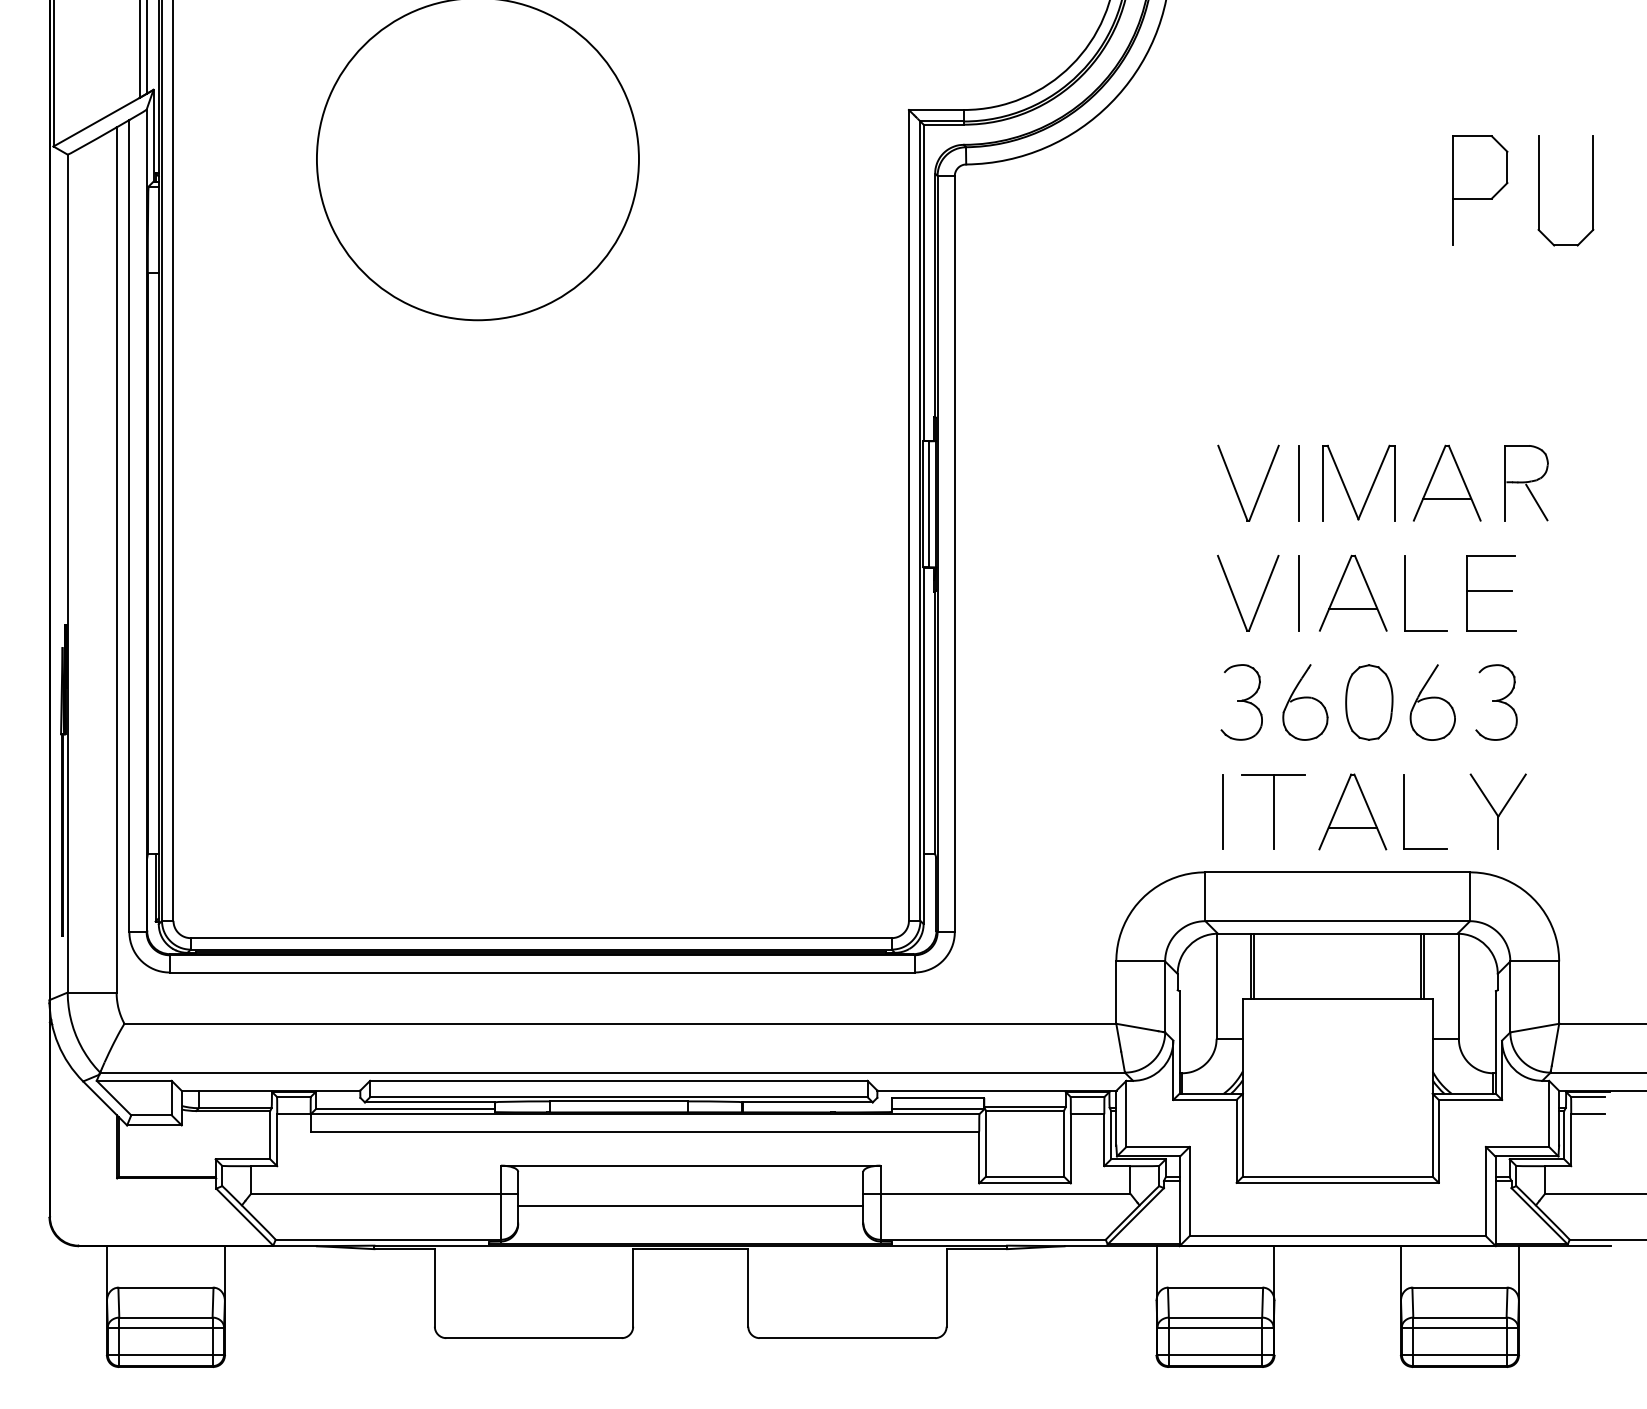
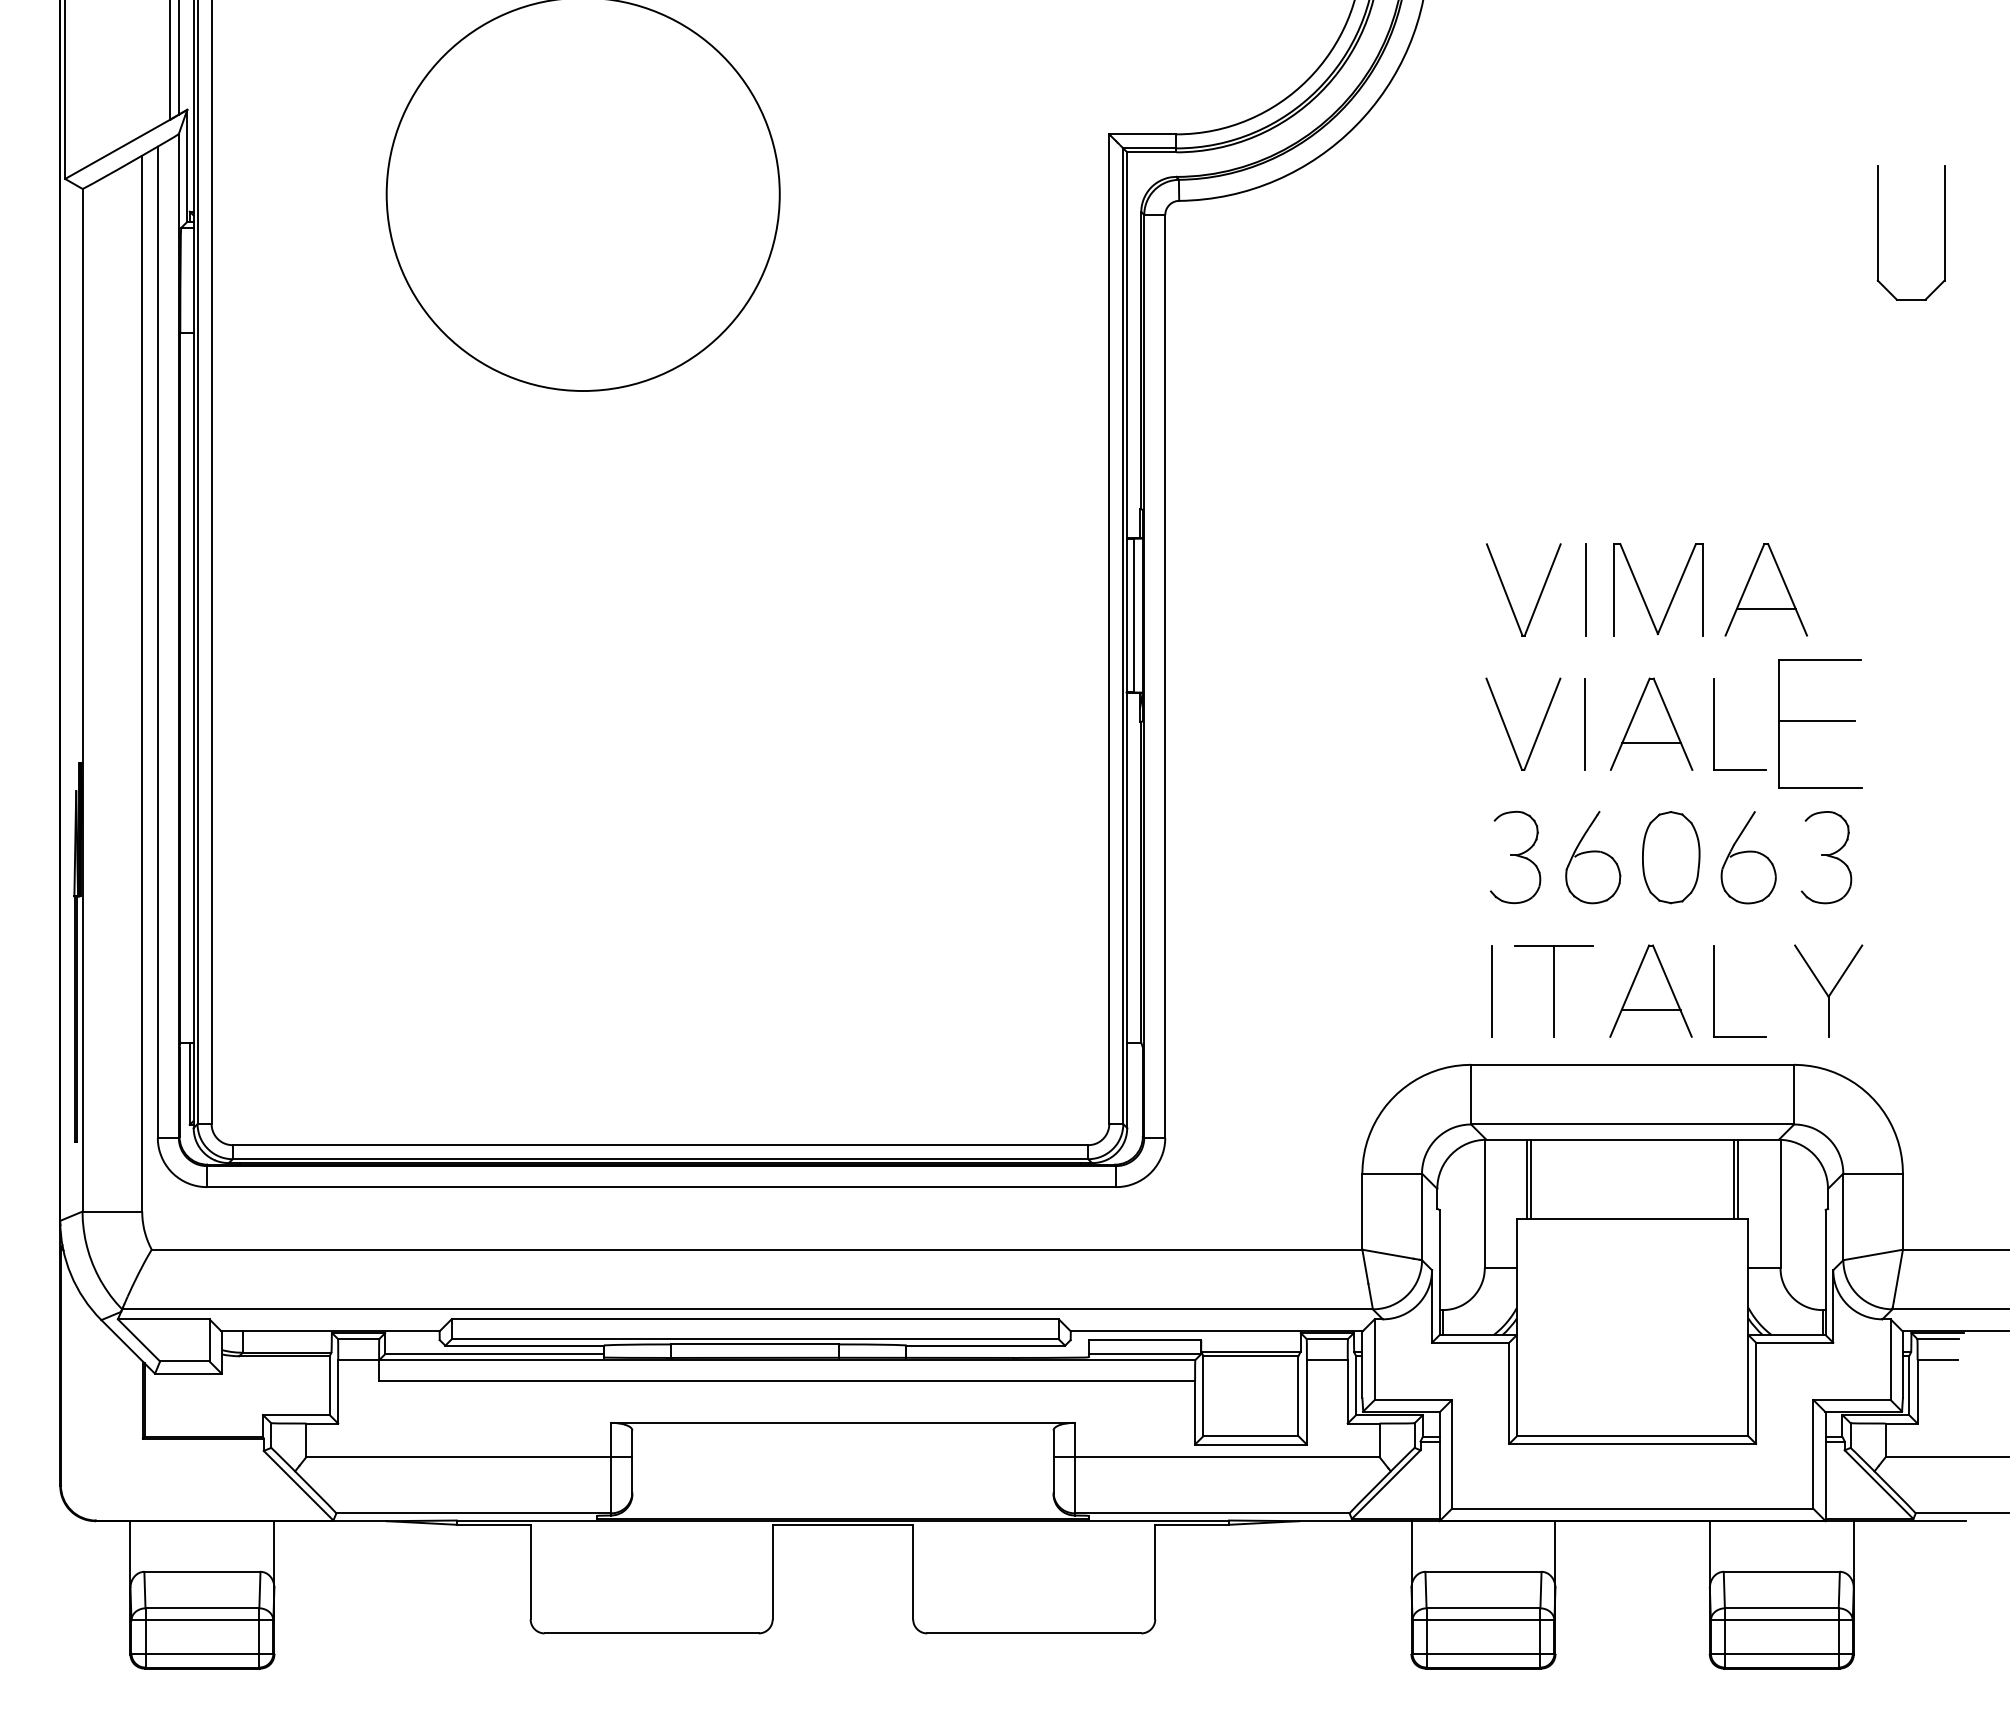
part: (1480, 190) -> (1806, 232), removed
part: (1526, 482) -> (1862, 589), removed
part: (1491, 593) -> (1820, 724), size x1.4
line: (690, 1206) -> (842, 1472), removed

